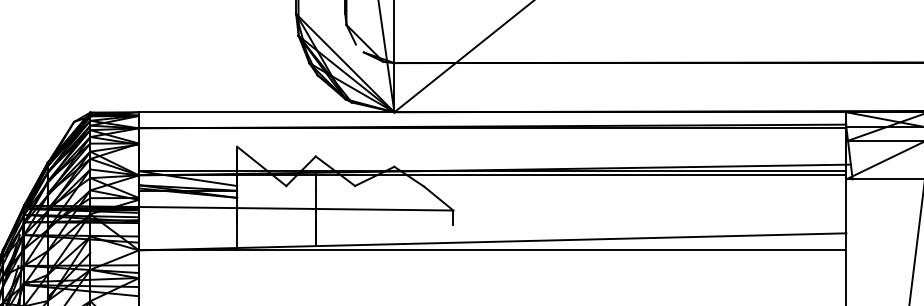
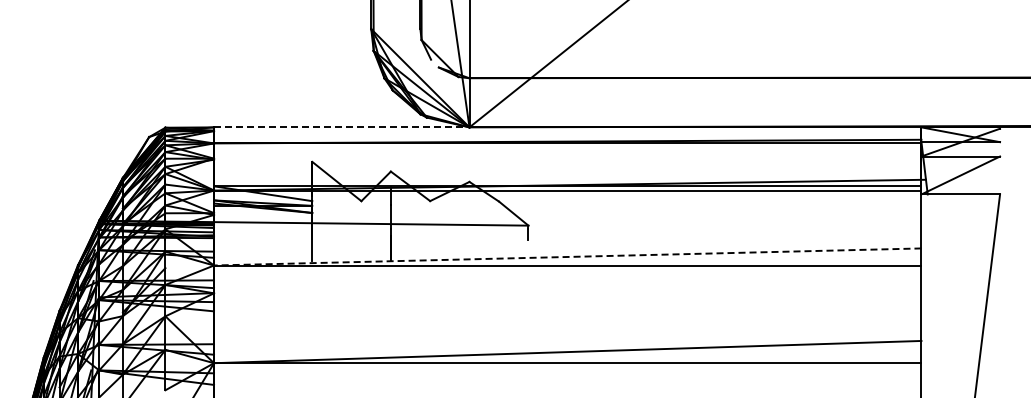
line: (266, 112) -> (341, 127), solid -> dashed
line: (492, 241) -> (567, 256), solid -> dashed

